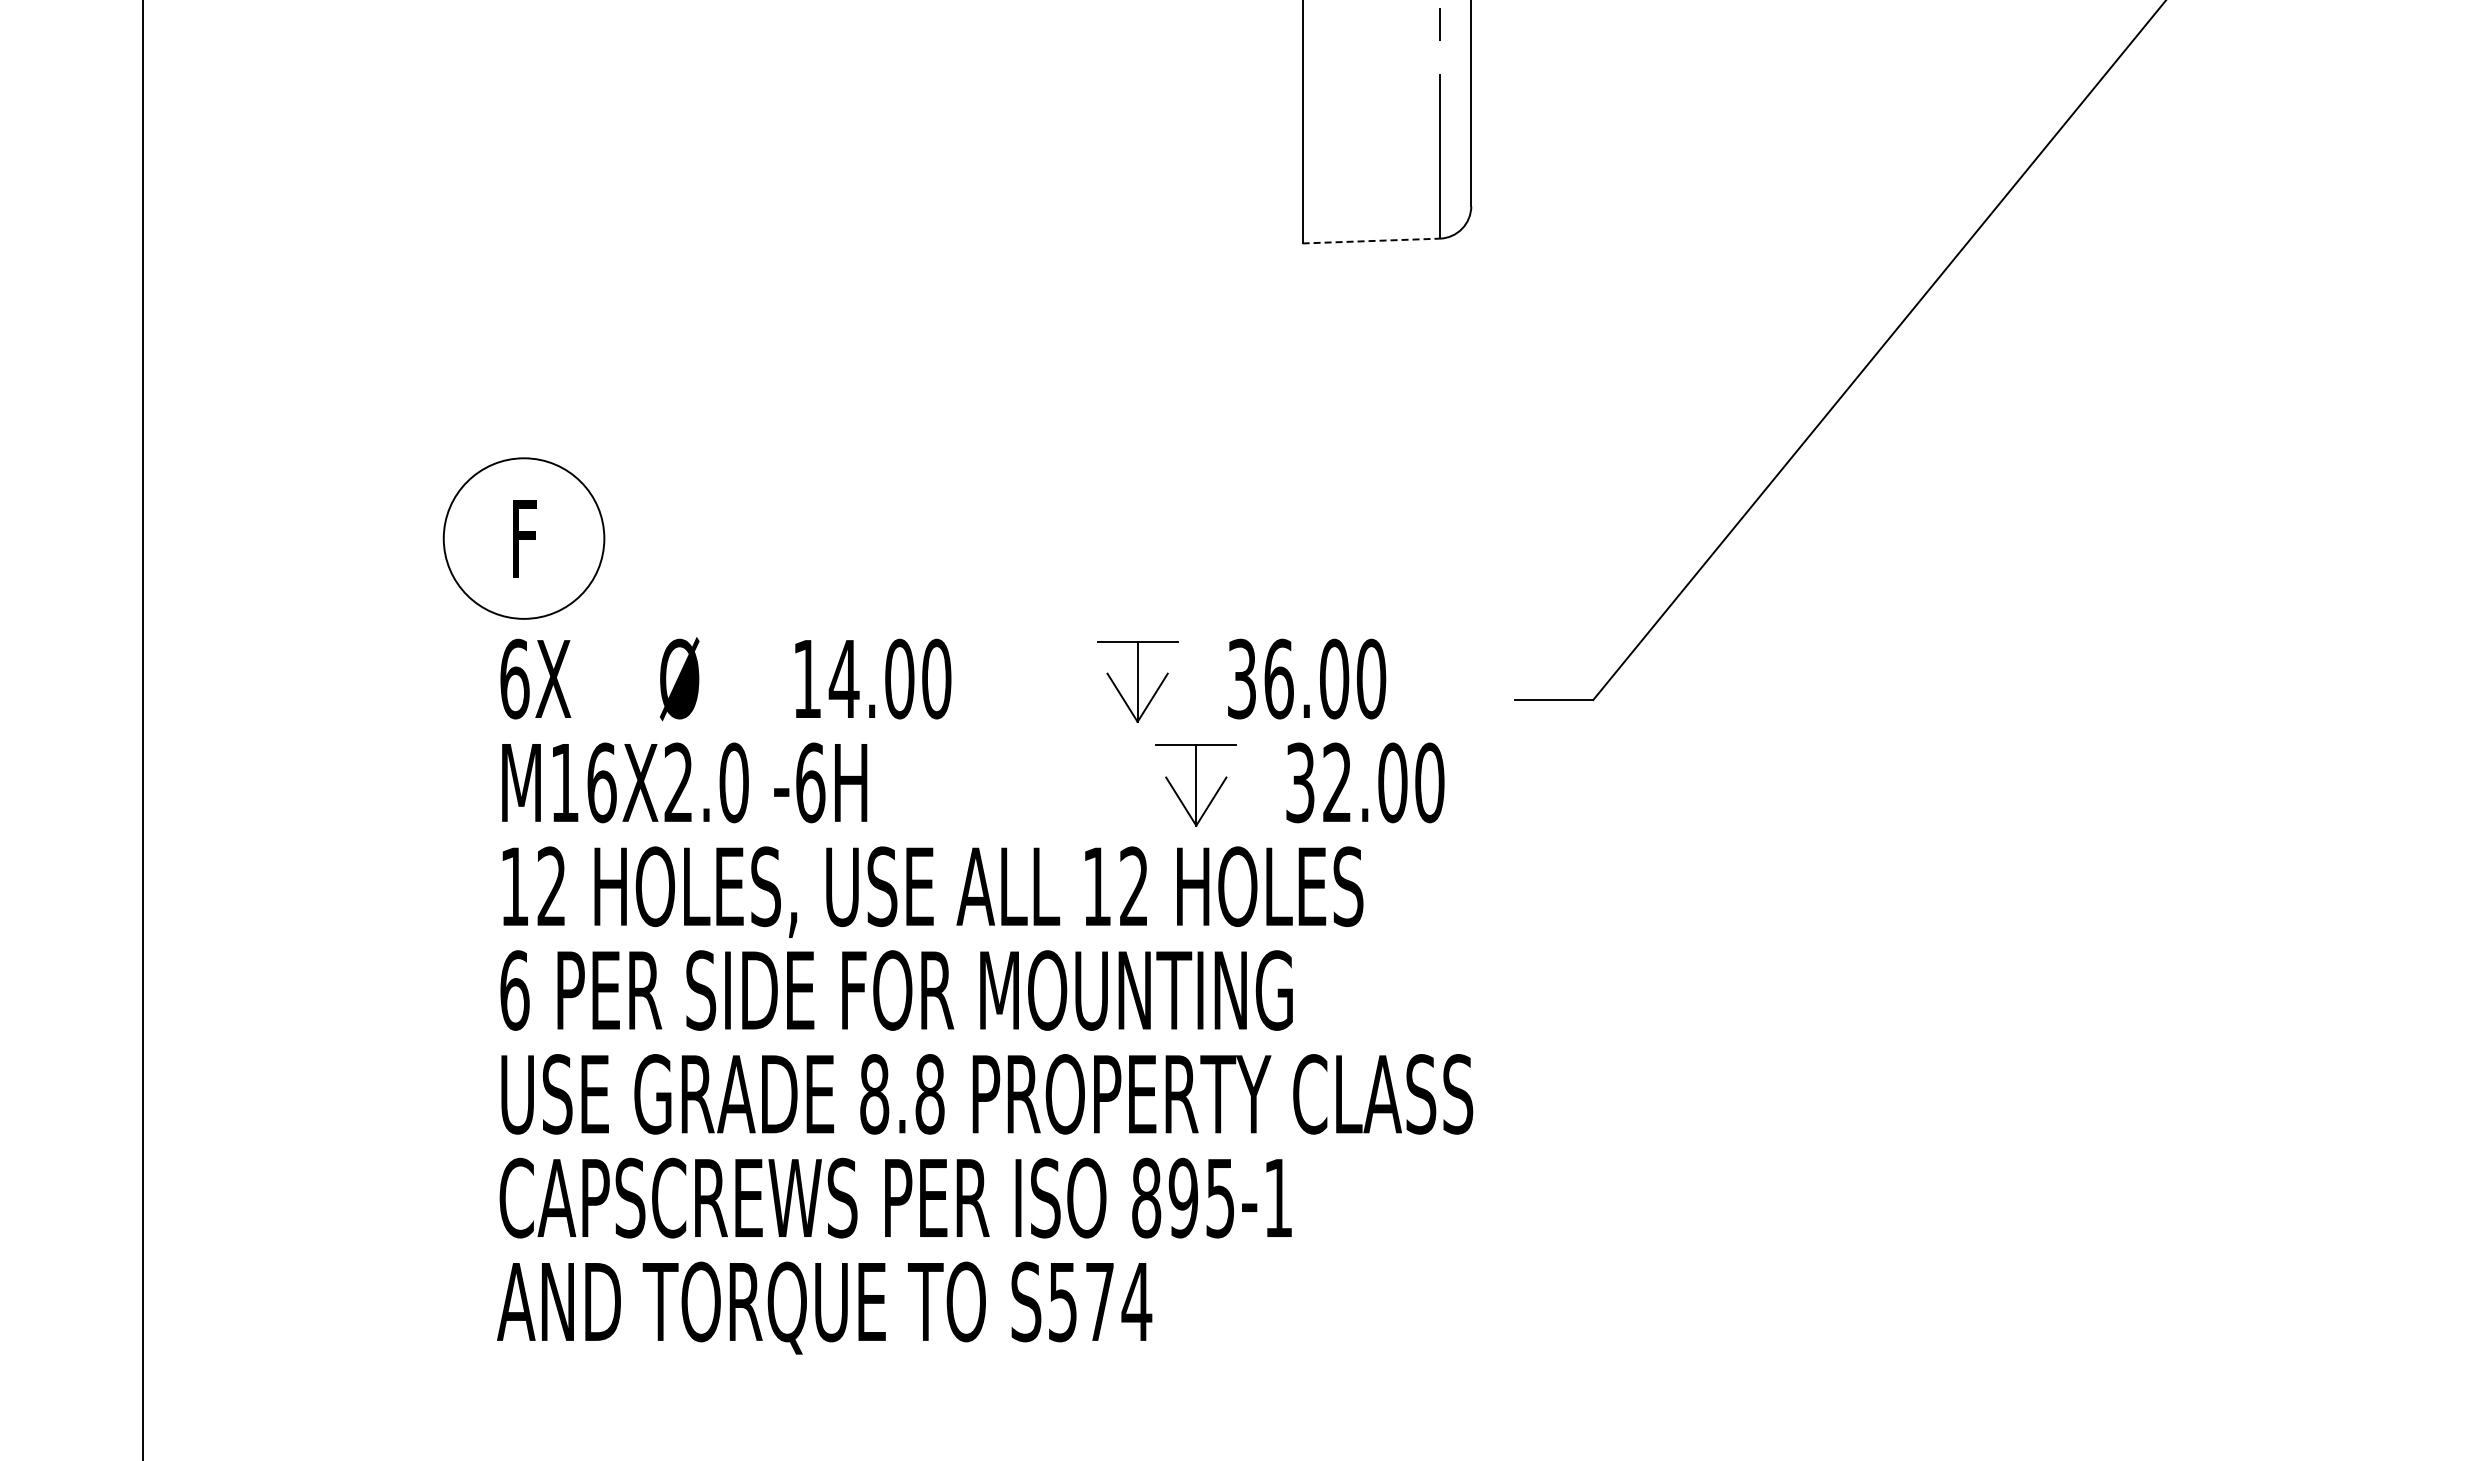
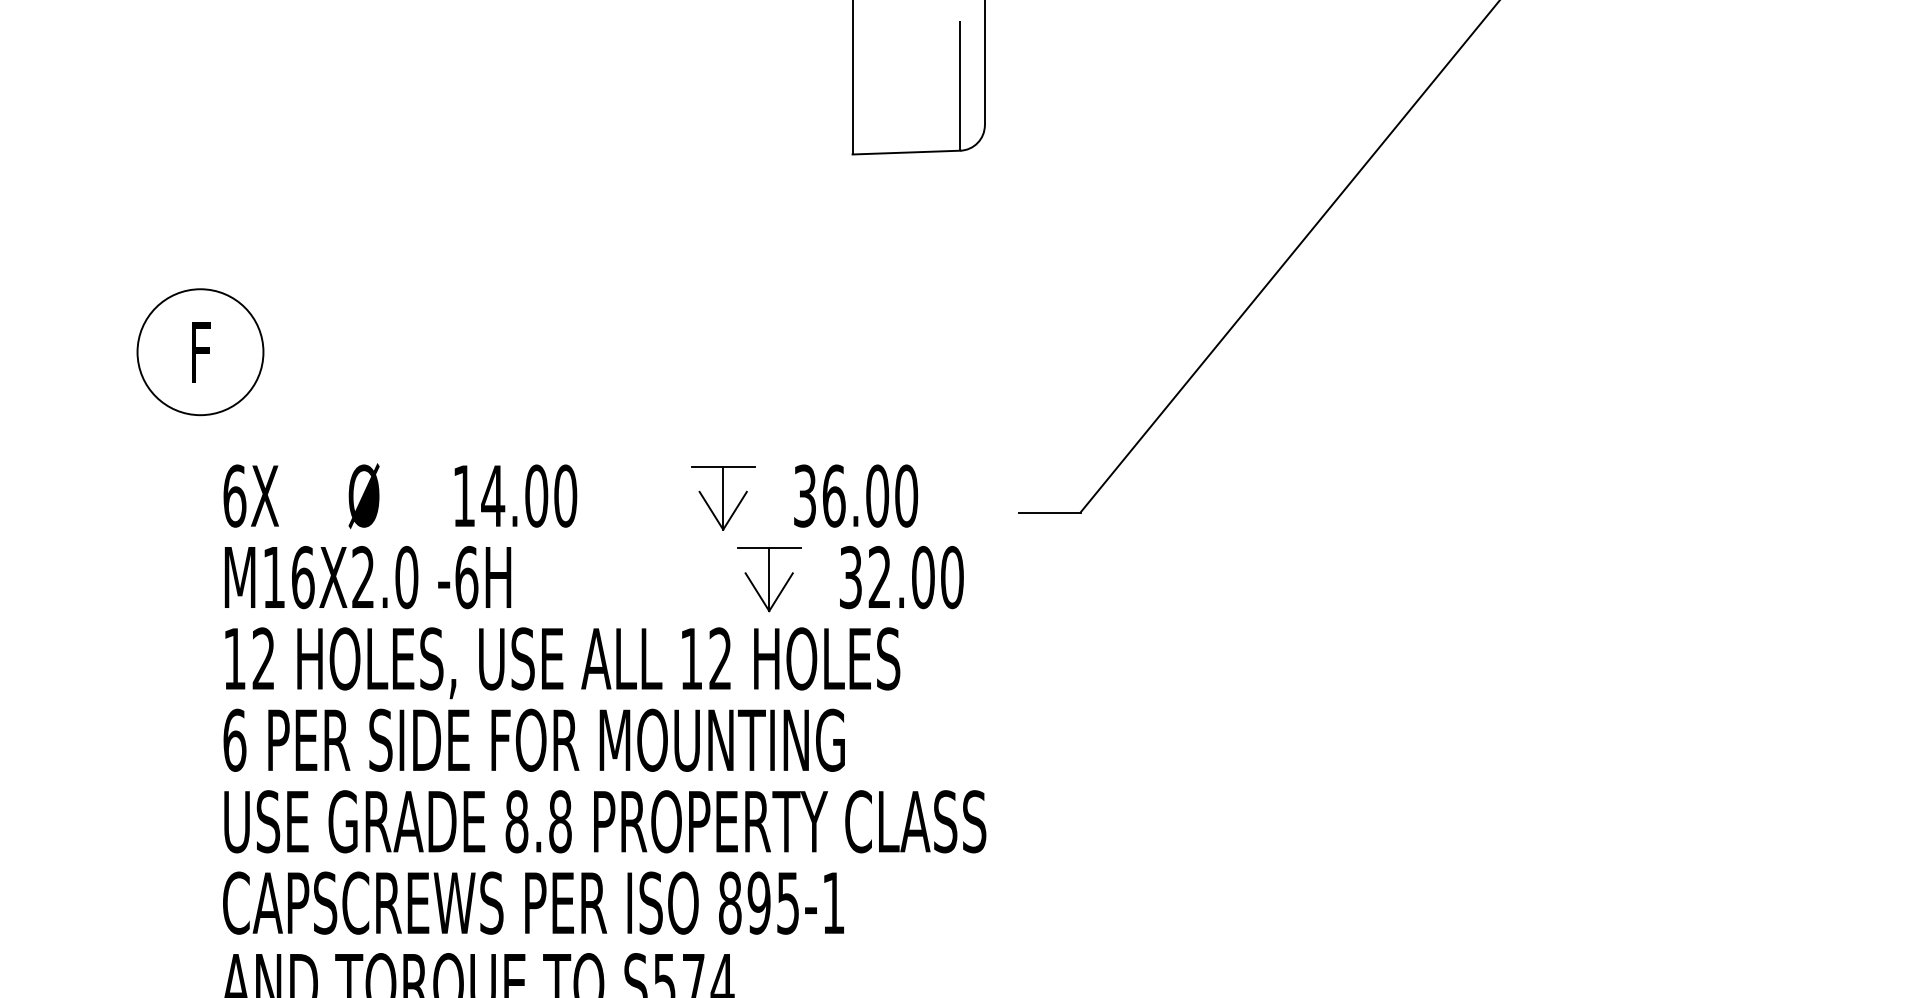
line: (1371, 241) -> (906, 152), dashed -> solid
part: (523, 538) -> (200, 352), moved

